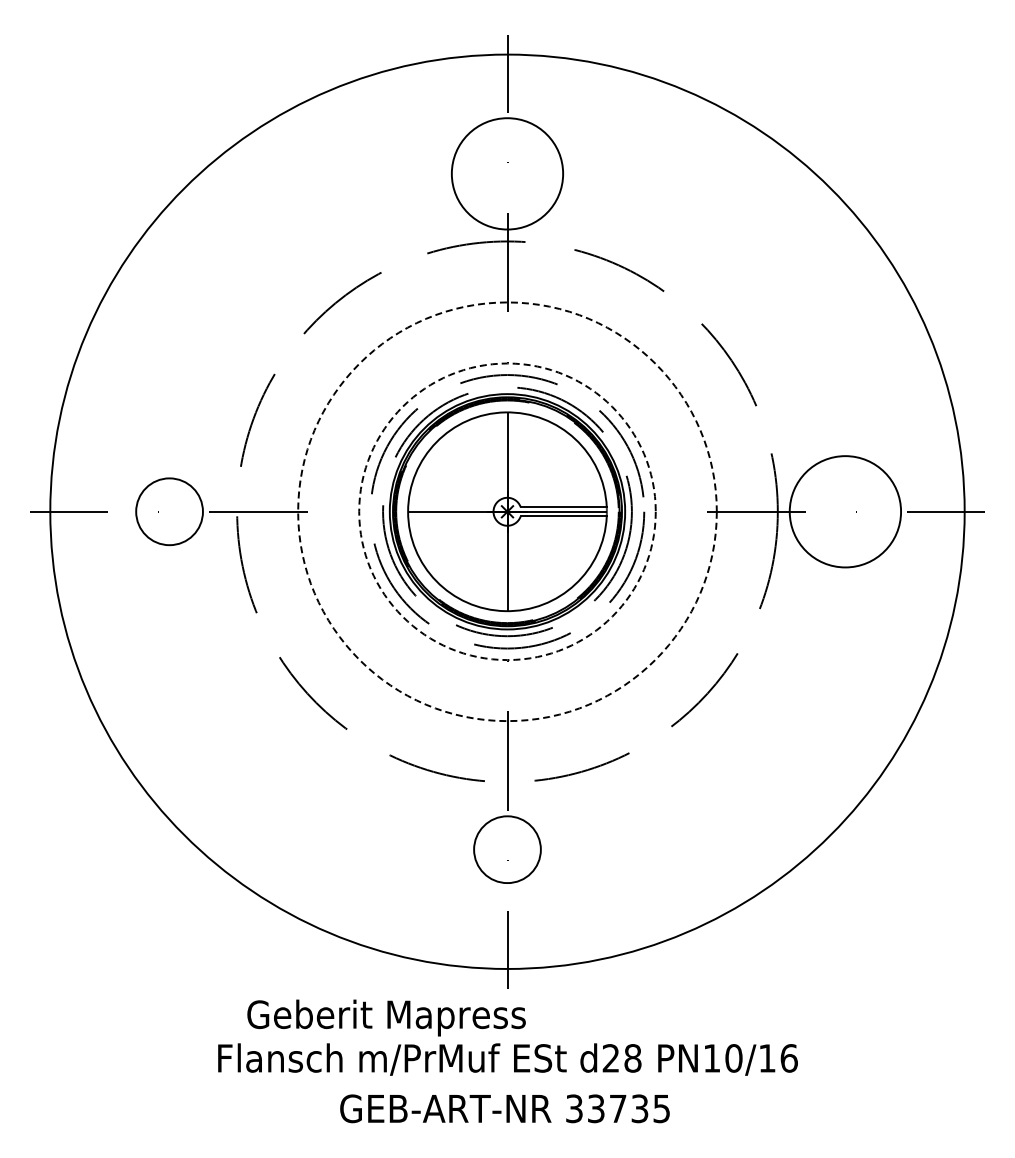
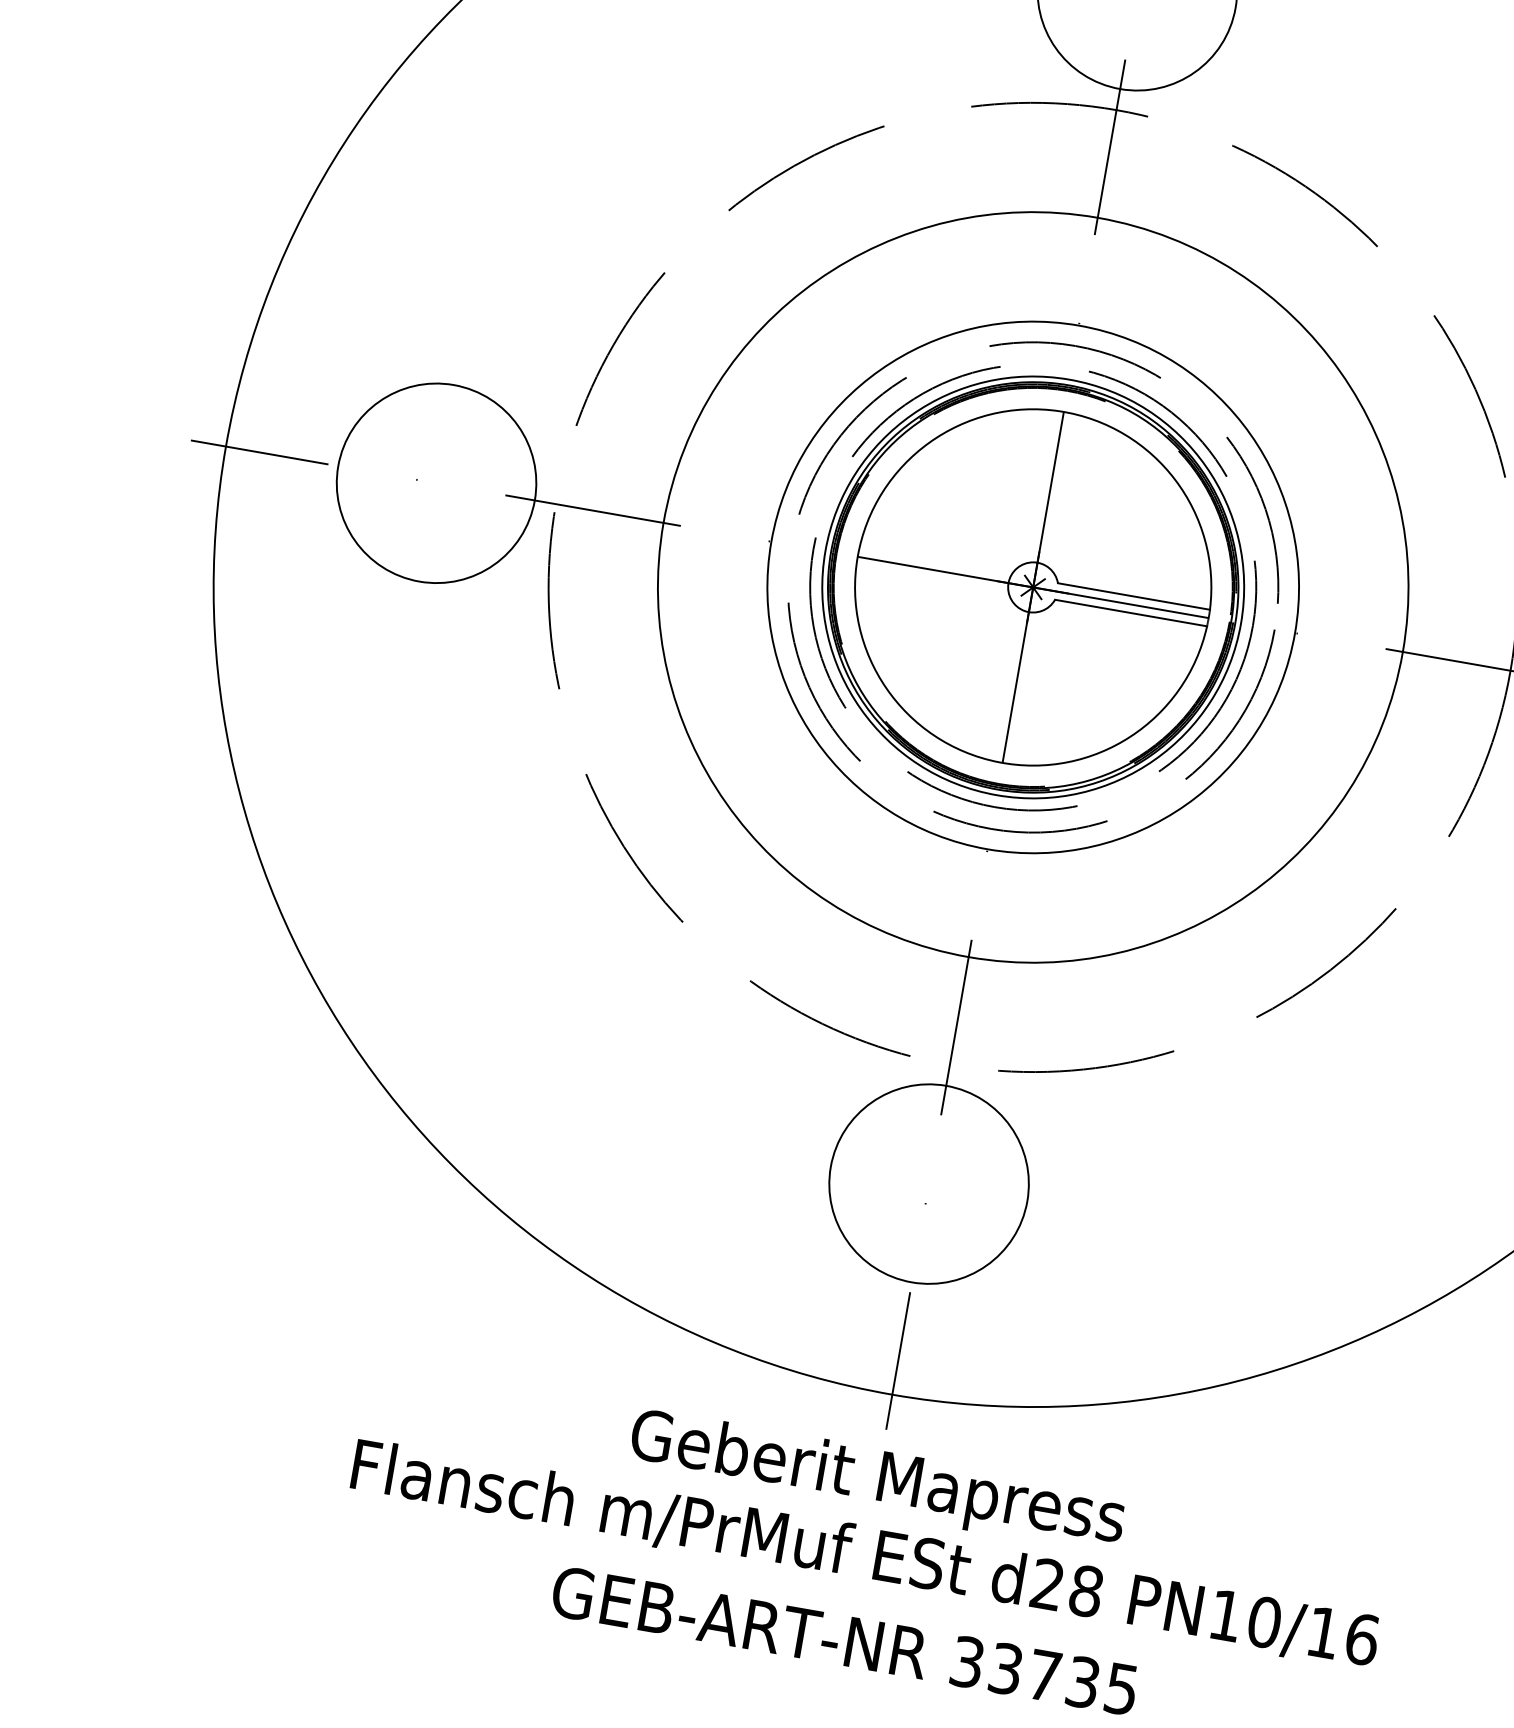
circle: (169, 511) -> (436, 482), size x1.67
circle: (507, 511) -> (1033, 586), dashed -> solid
circle: (507, 511) -> (1033, 586), dashed -> solid
circle: (507, 849) -> (929, 1183), size x1.67
text: (386, 1017) -> (877, 1480), moved

